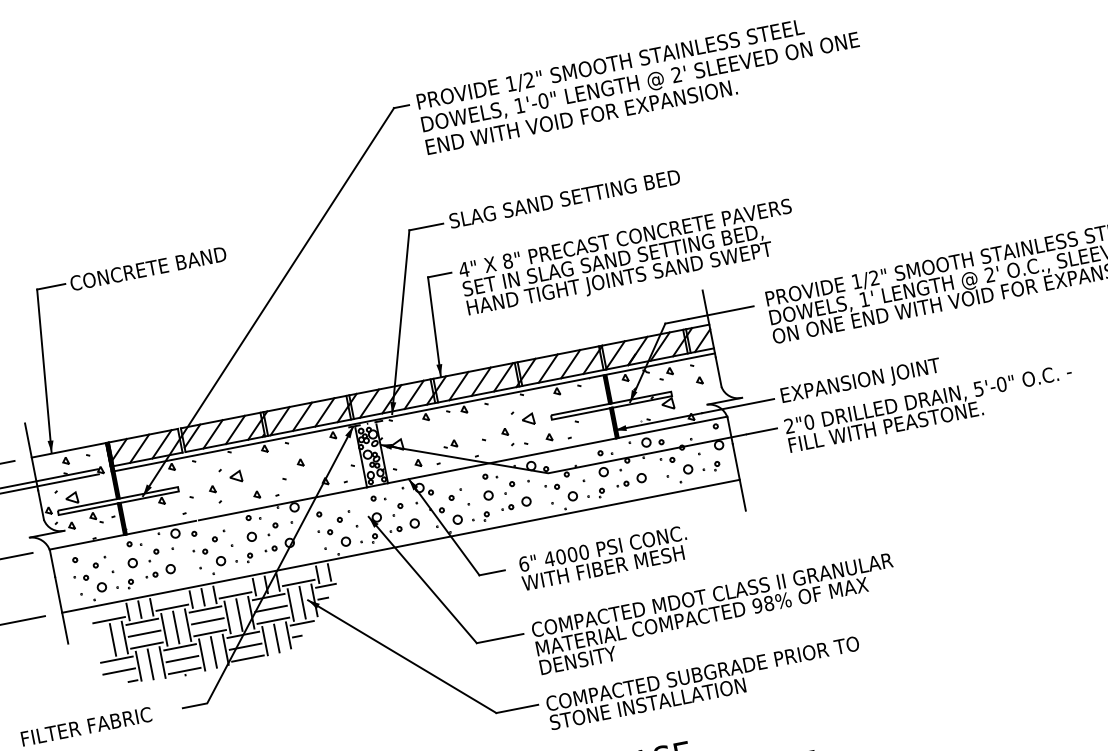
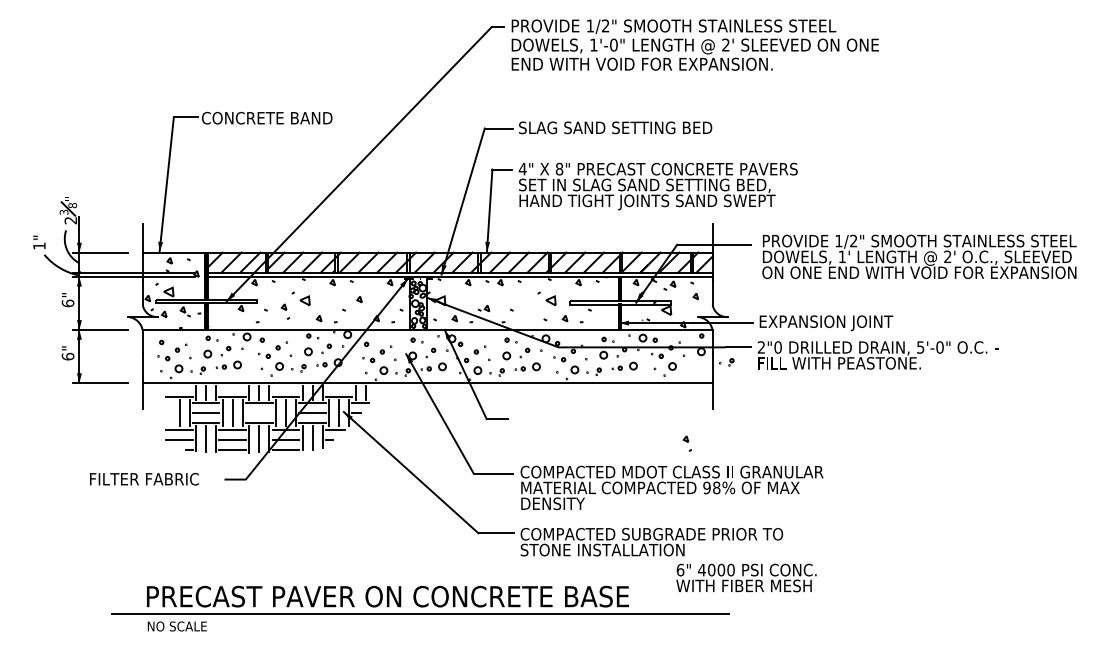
part: (506, 437) -> (686, 443), moved
part: (711, 467) -> (726, 362), moved
text: (604, 557) -> (746, 577), moved
line: (208, 621) -> (259, 413), removed

